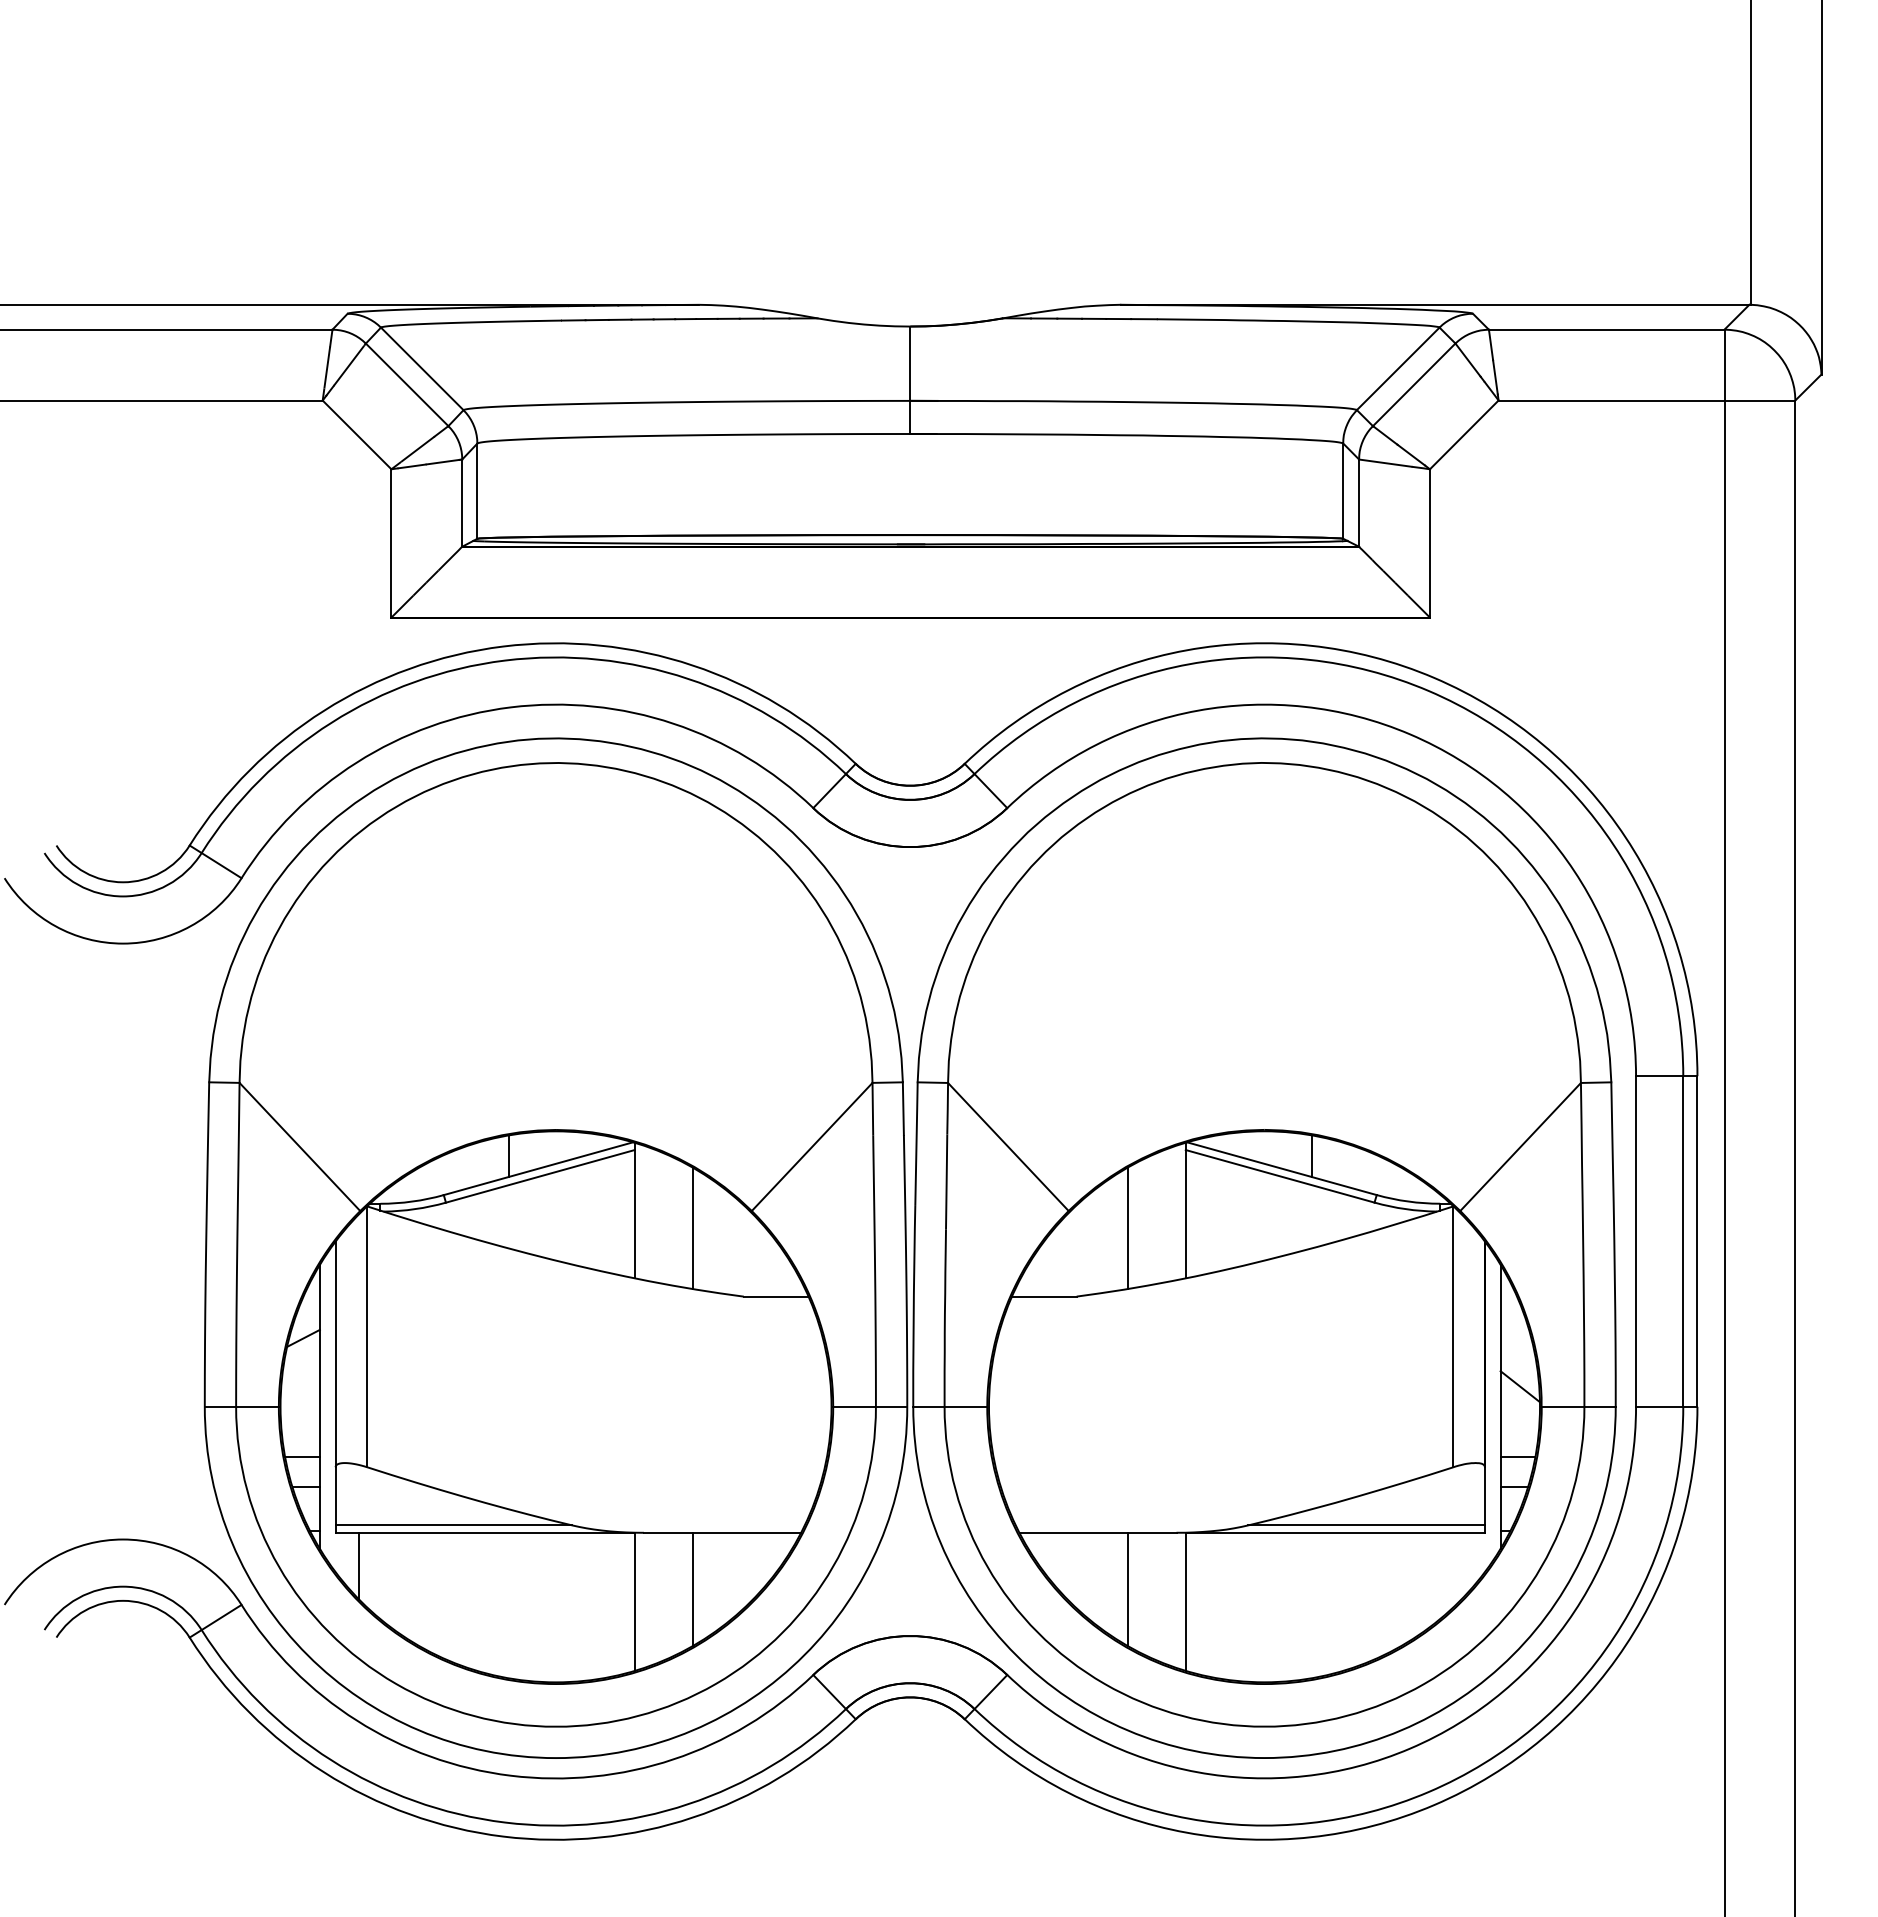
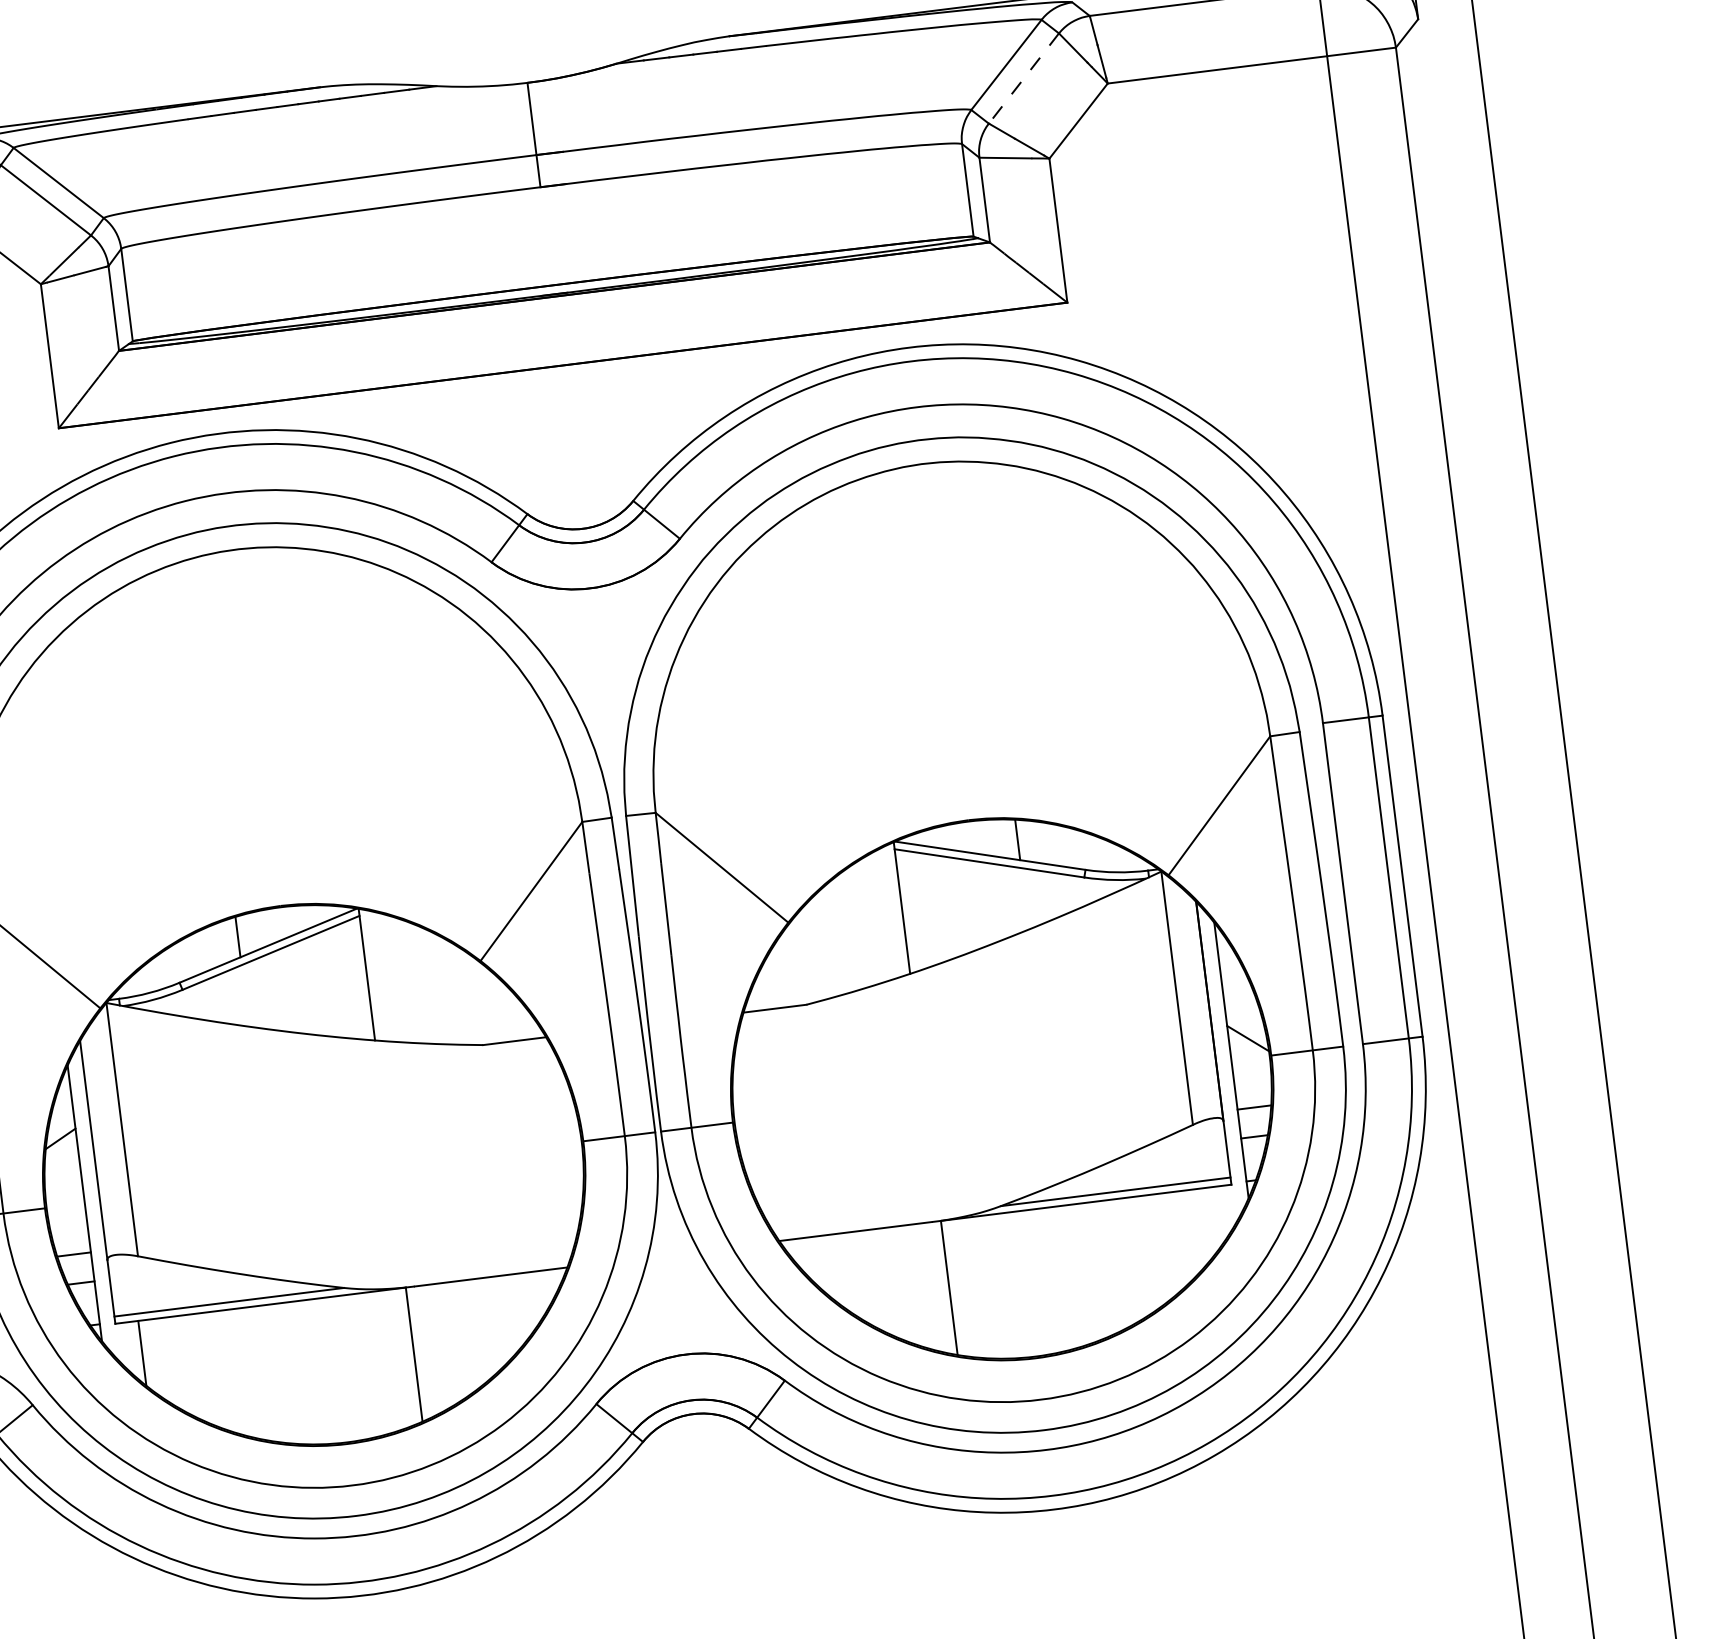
line: (1413, 385) -> (1023, 79), solid -> dashed
line: (692, 1228) -> (425, 985), removed
line: (1127, 1228) -> (847, 932), removed
line: (1127, 1588) -> (891, 1282), removed
line: (692, 1589) -> (468, 1335), removed

